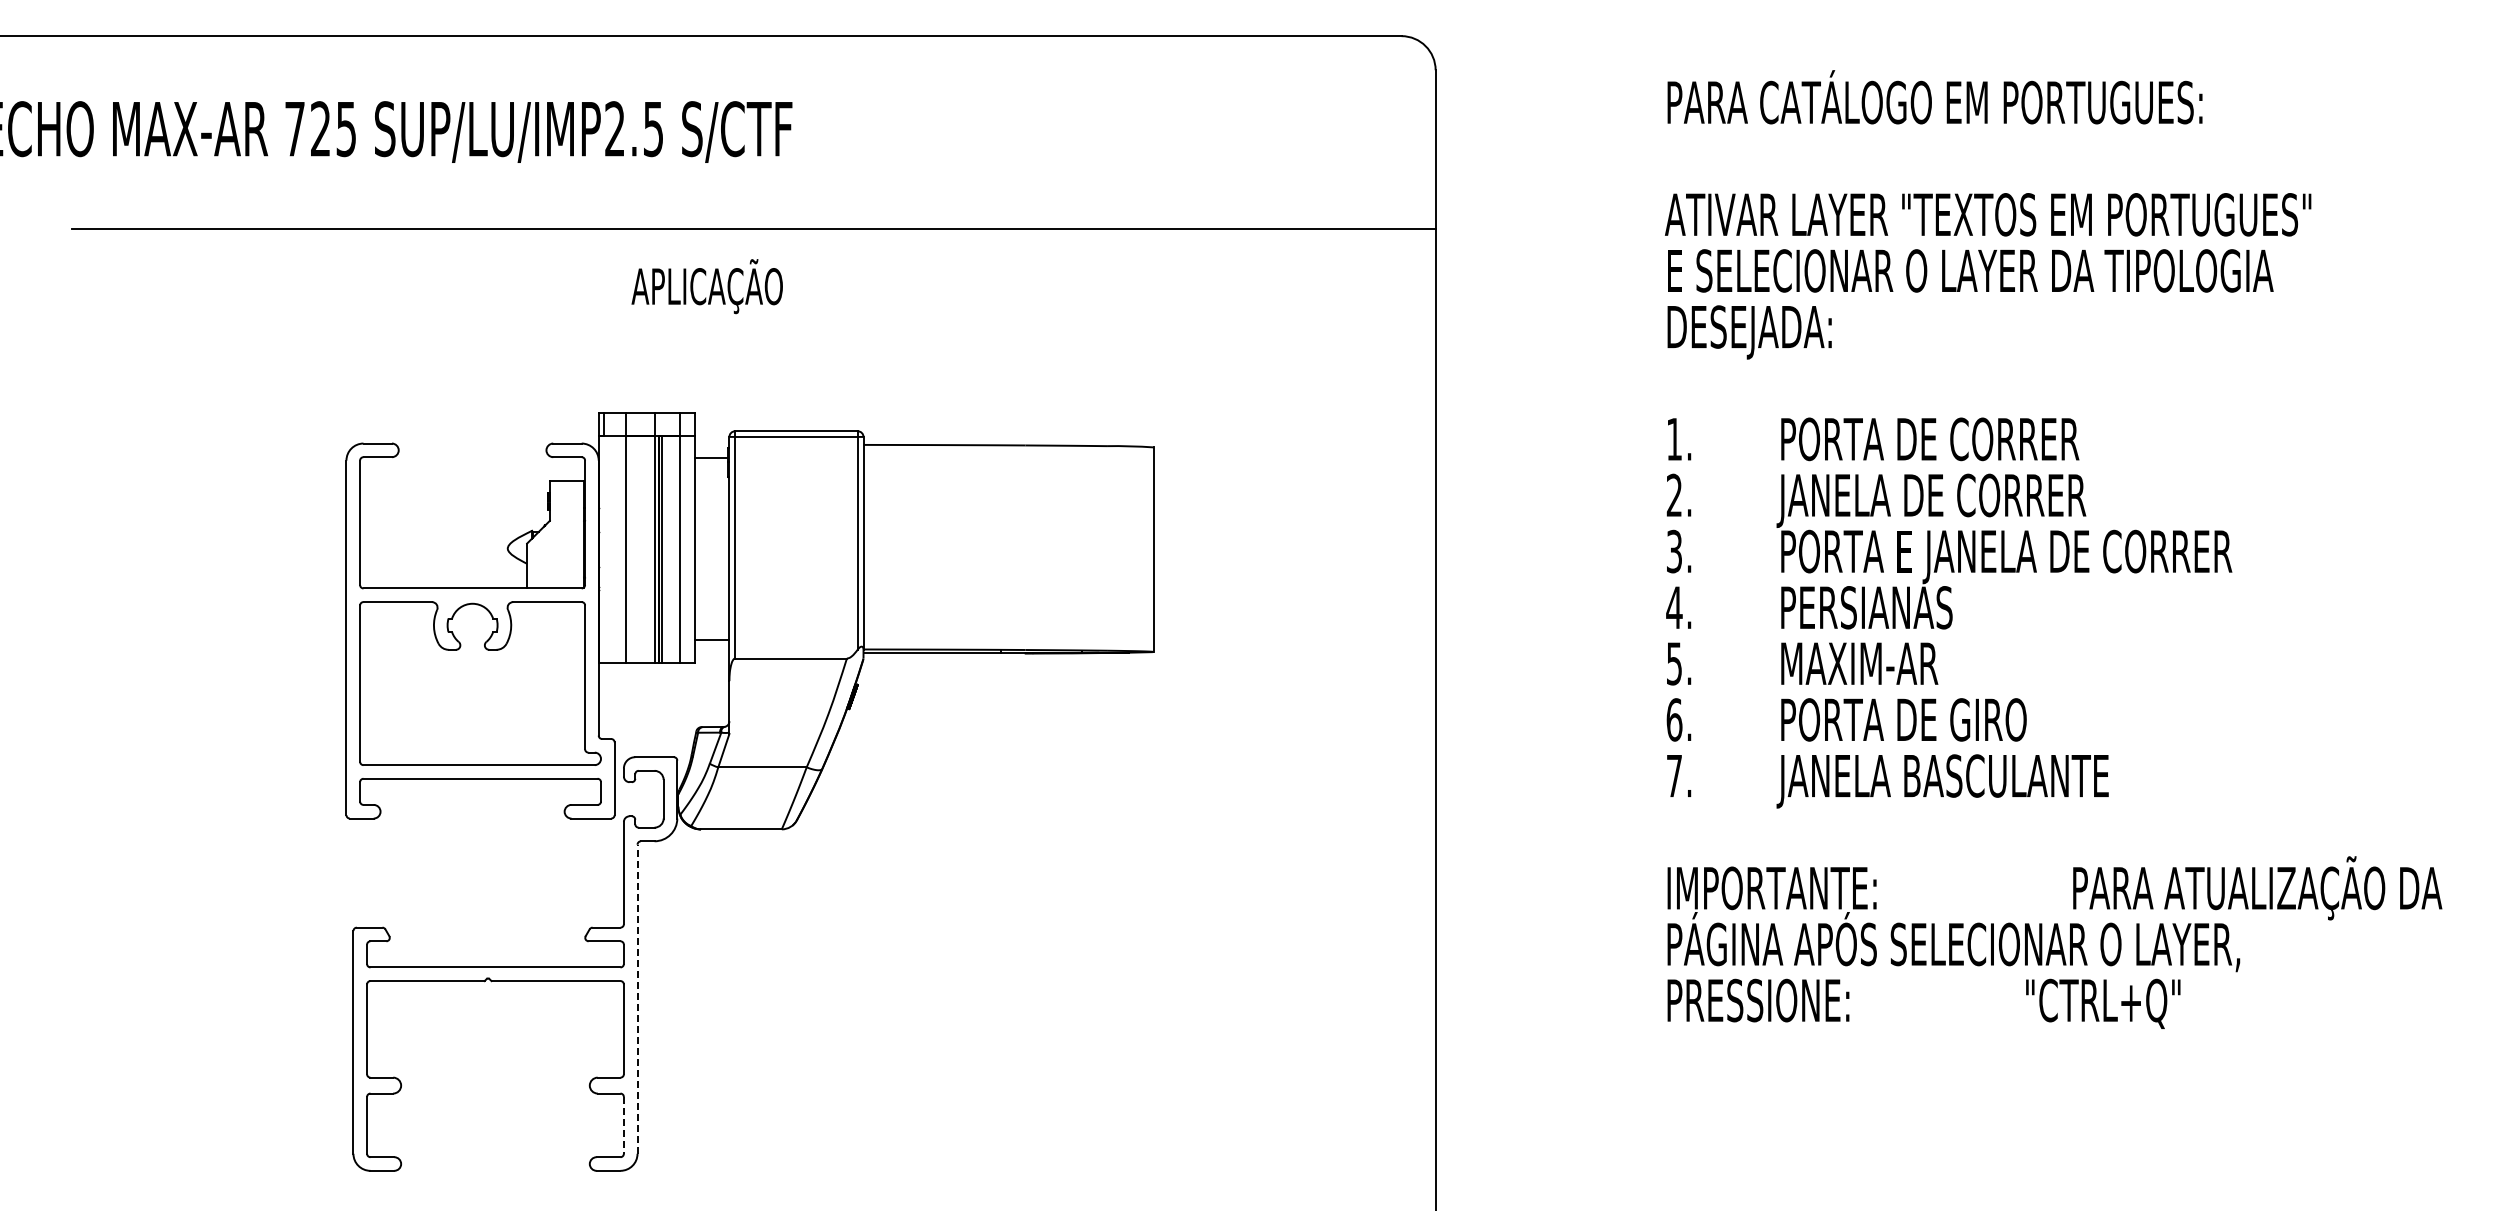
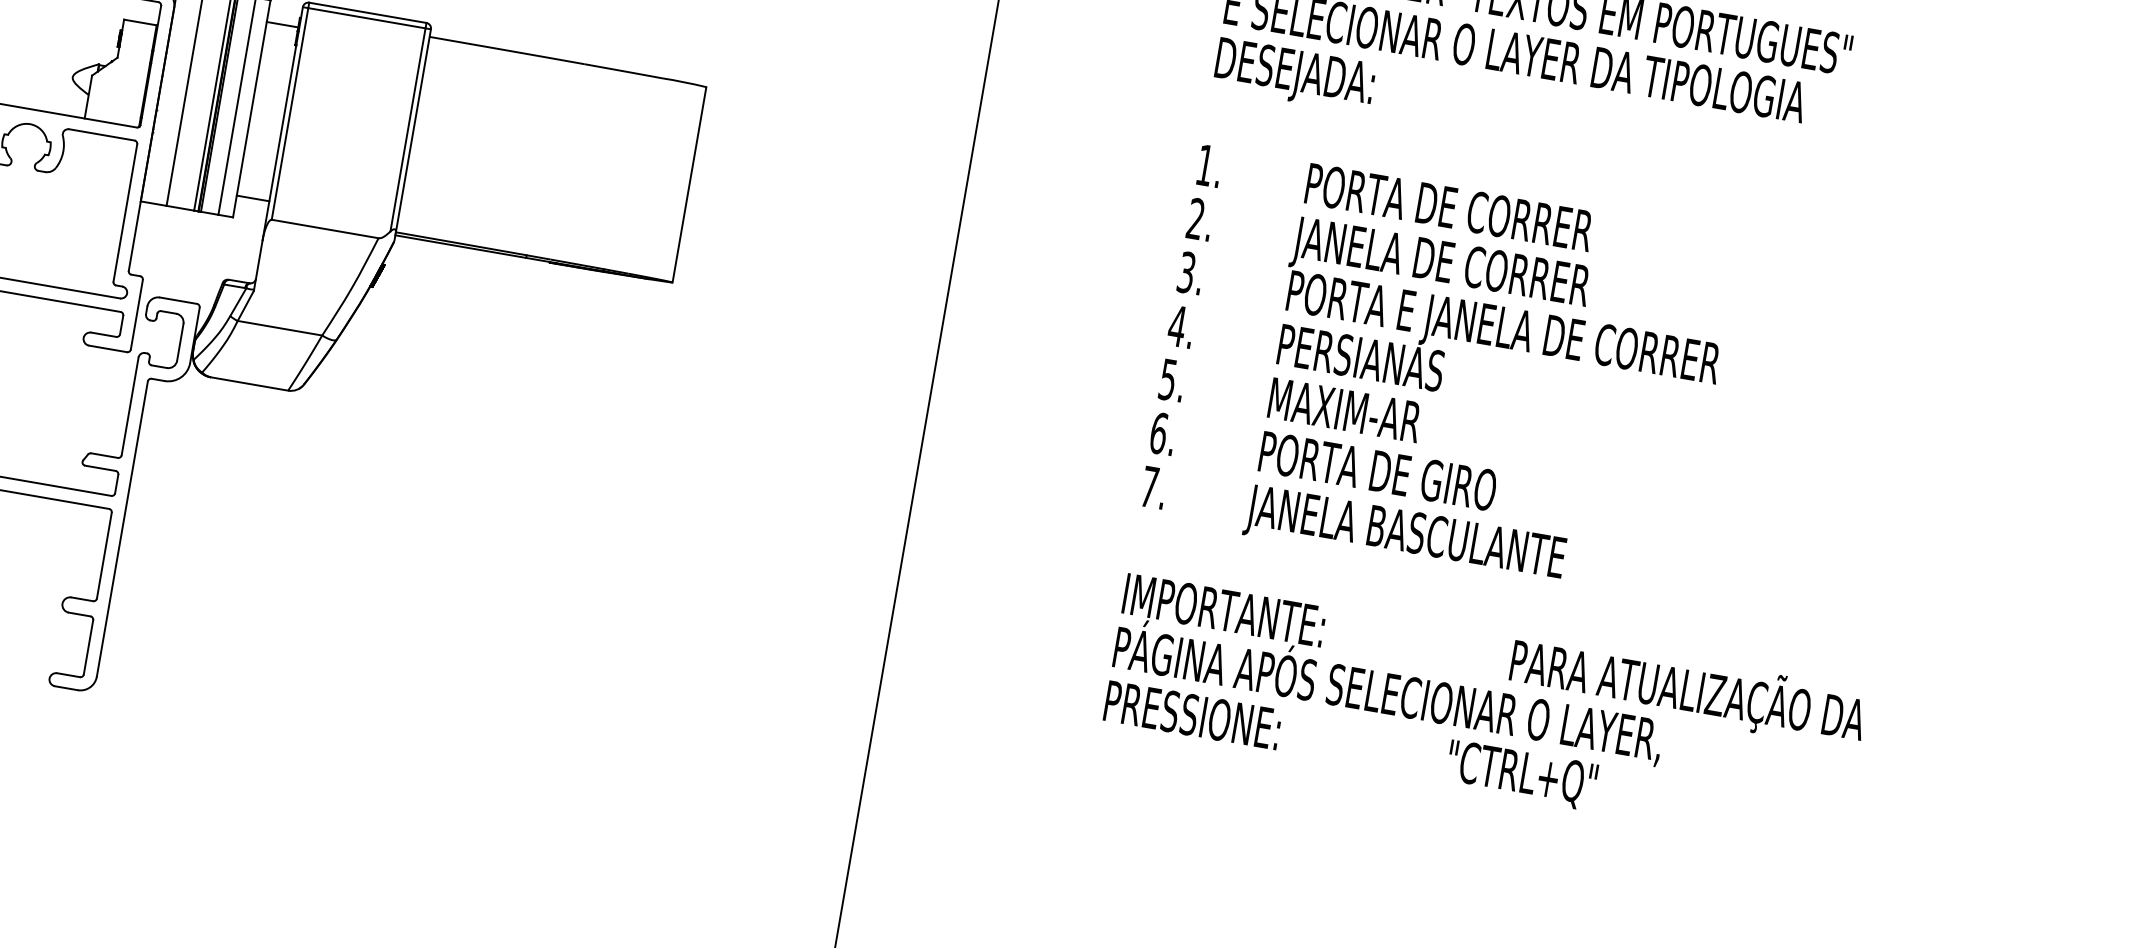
line: (637, 999) -> (122, 529), dashed -> solid
line: (623, 1125) -> (88, 647), dashed -> solid

